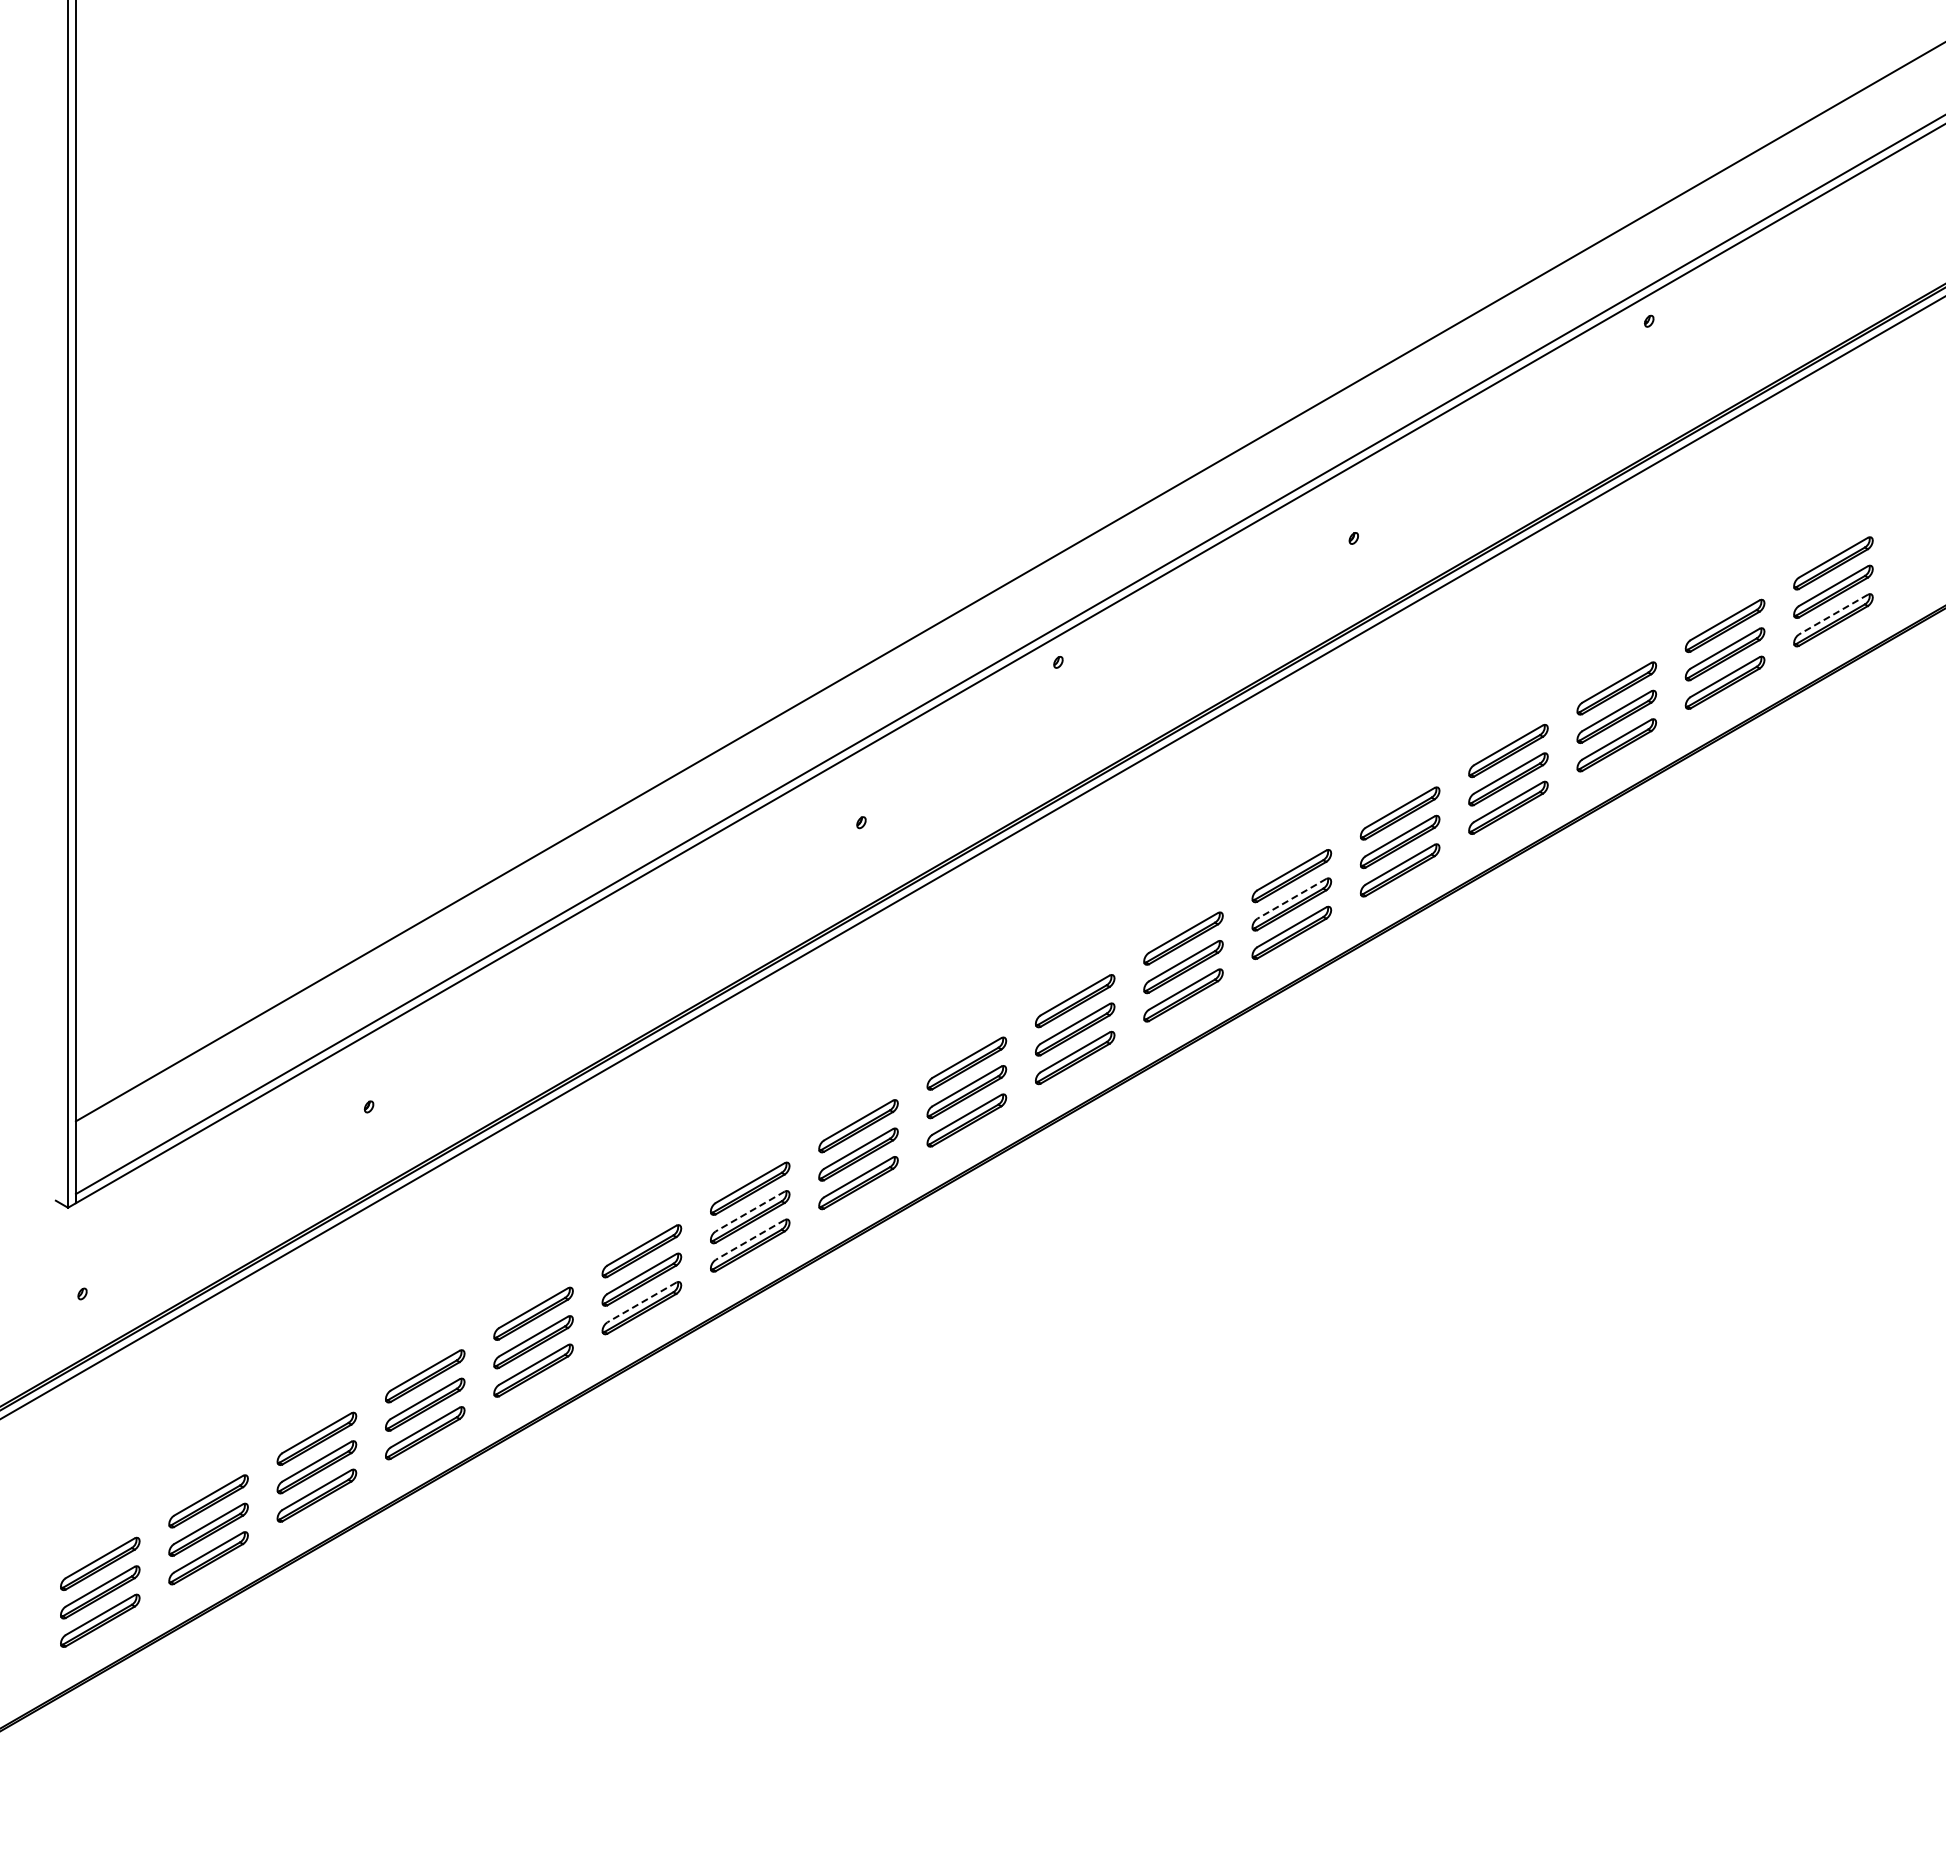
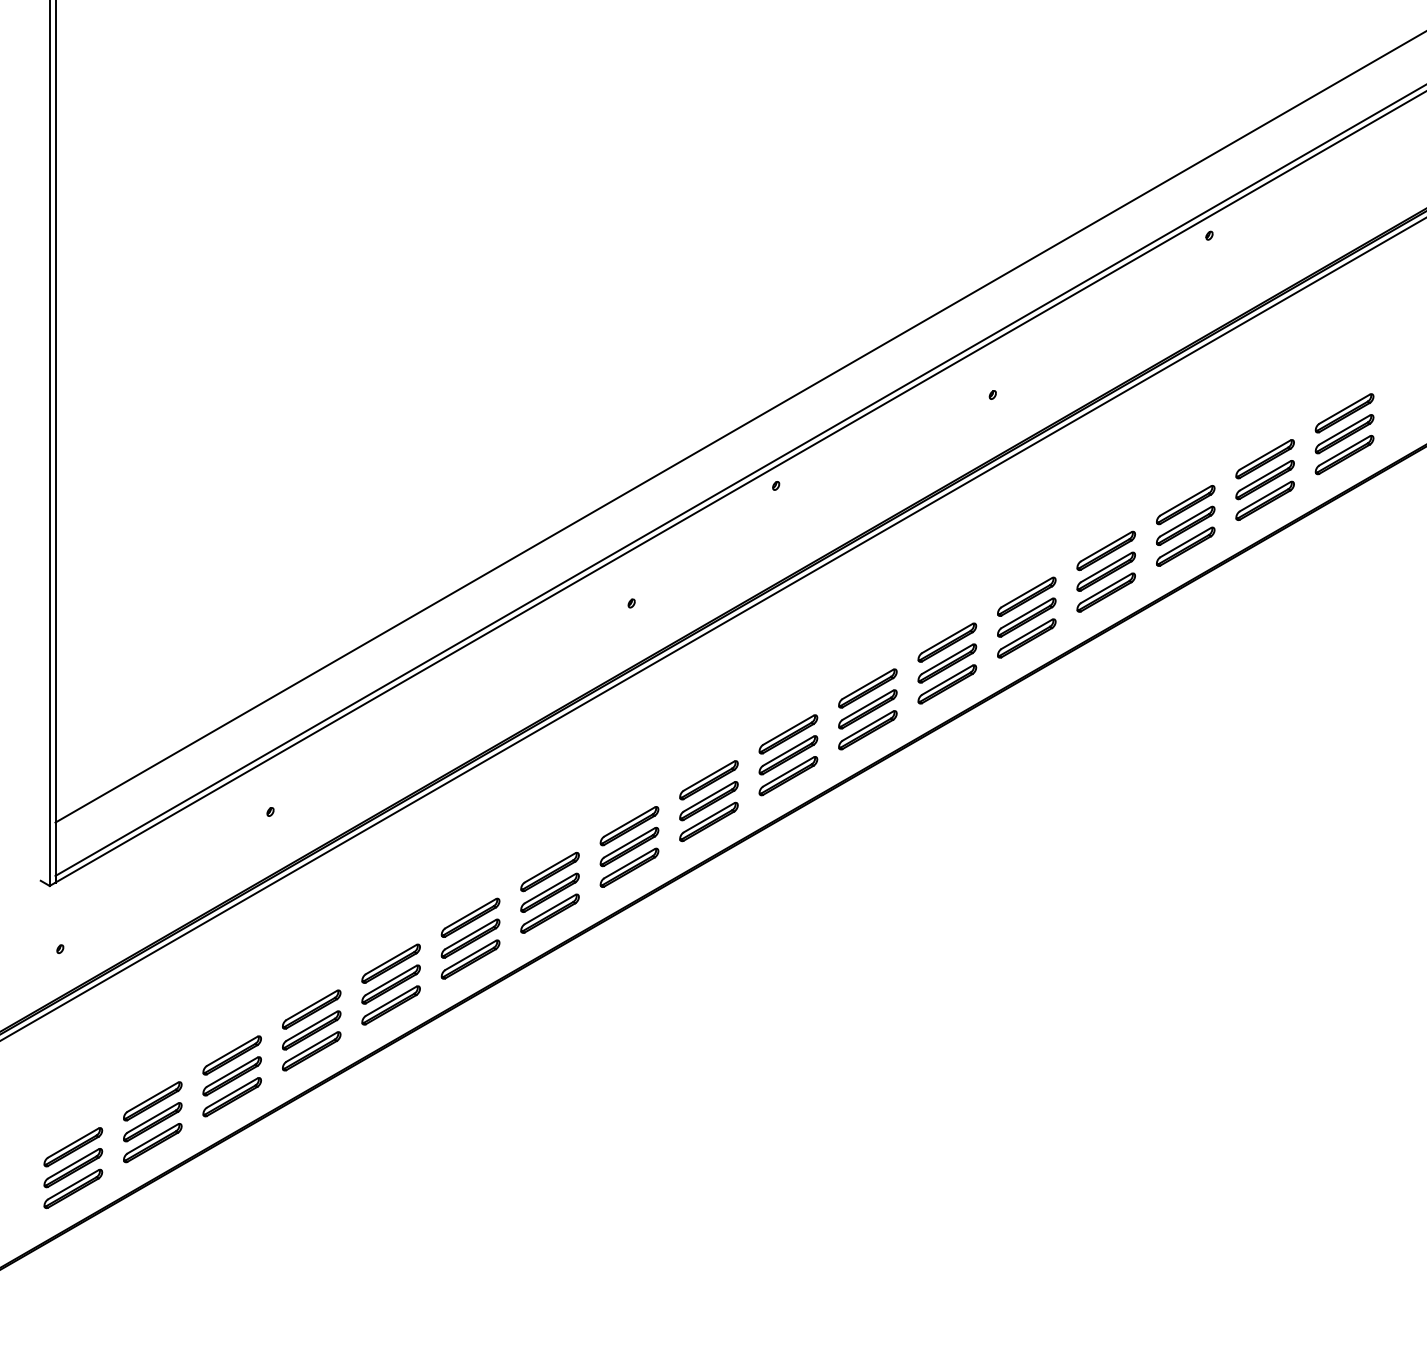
line: (1833, 614) -> (1344, 450), dashed -> solid
line: (1291, 898) -> (947, 659), dashed -> solid
line: (750, 1211) -> (550, 888), dashed -> solid
line: (750, 1239) -> (550, 909), dashed -> solid
line: (641, 1302) -> (470, 955), dashed -> solid

